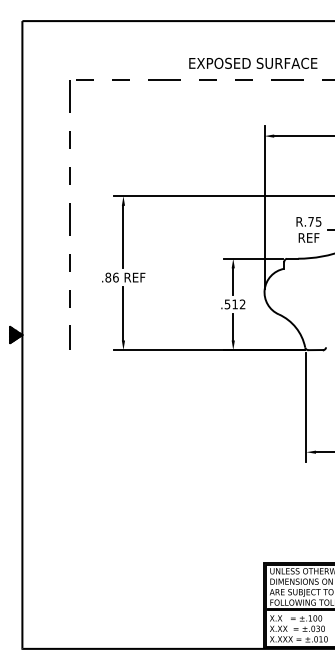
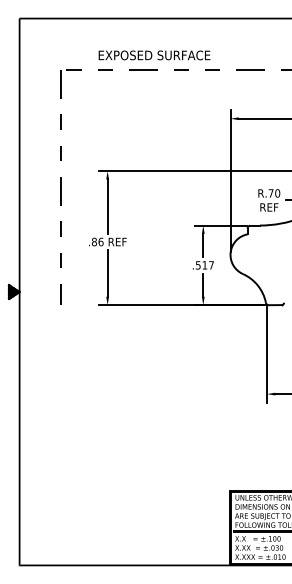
text: (253, 62) -> (154, 54), moved
text: (318, 221) -> (277, 193), R.75 -> R.70
text: (242, 304) -> (211, 265), .512 -> .517

